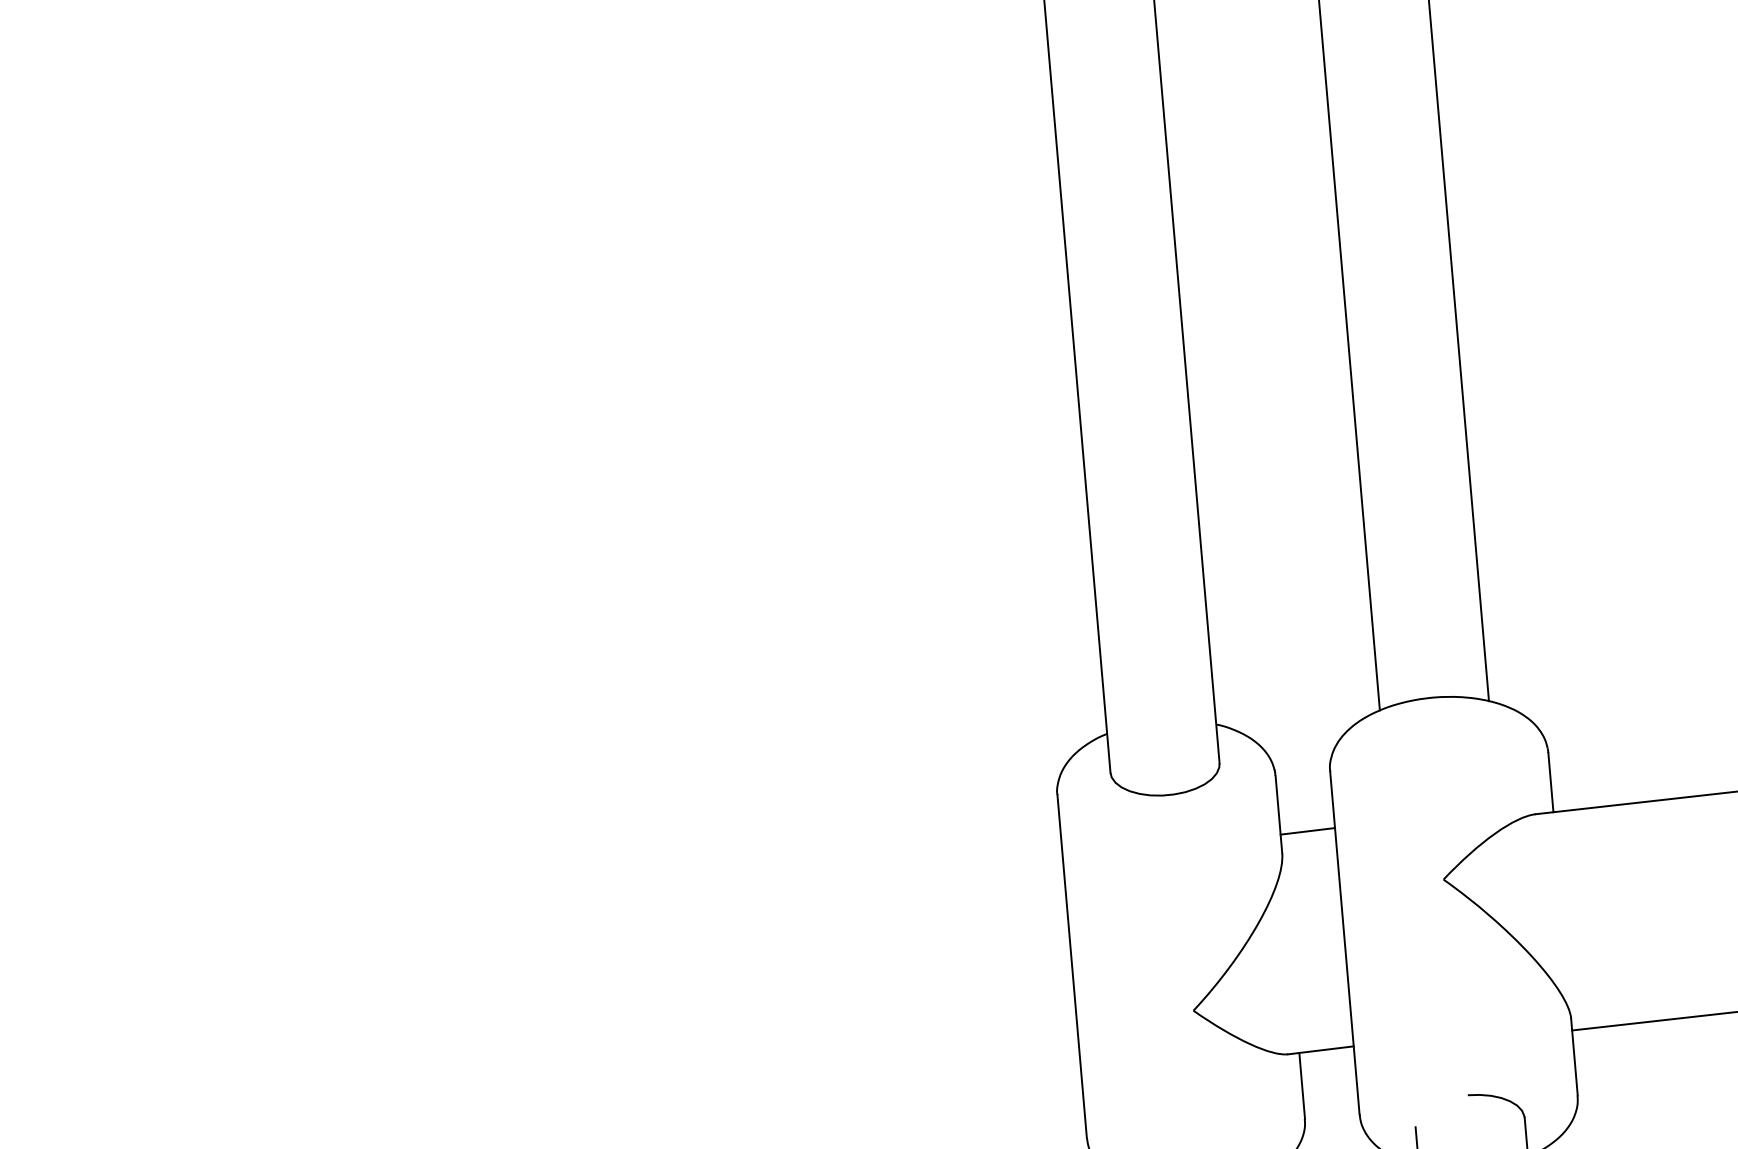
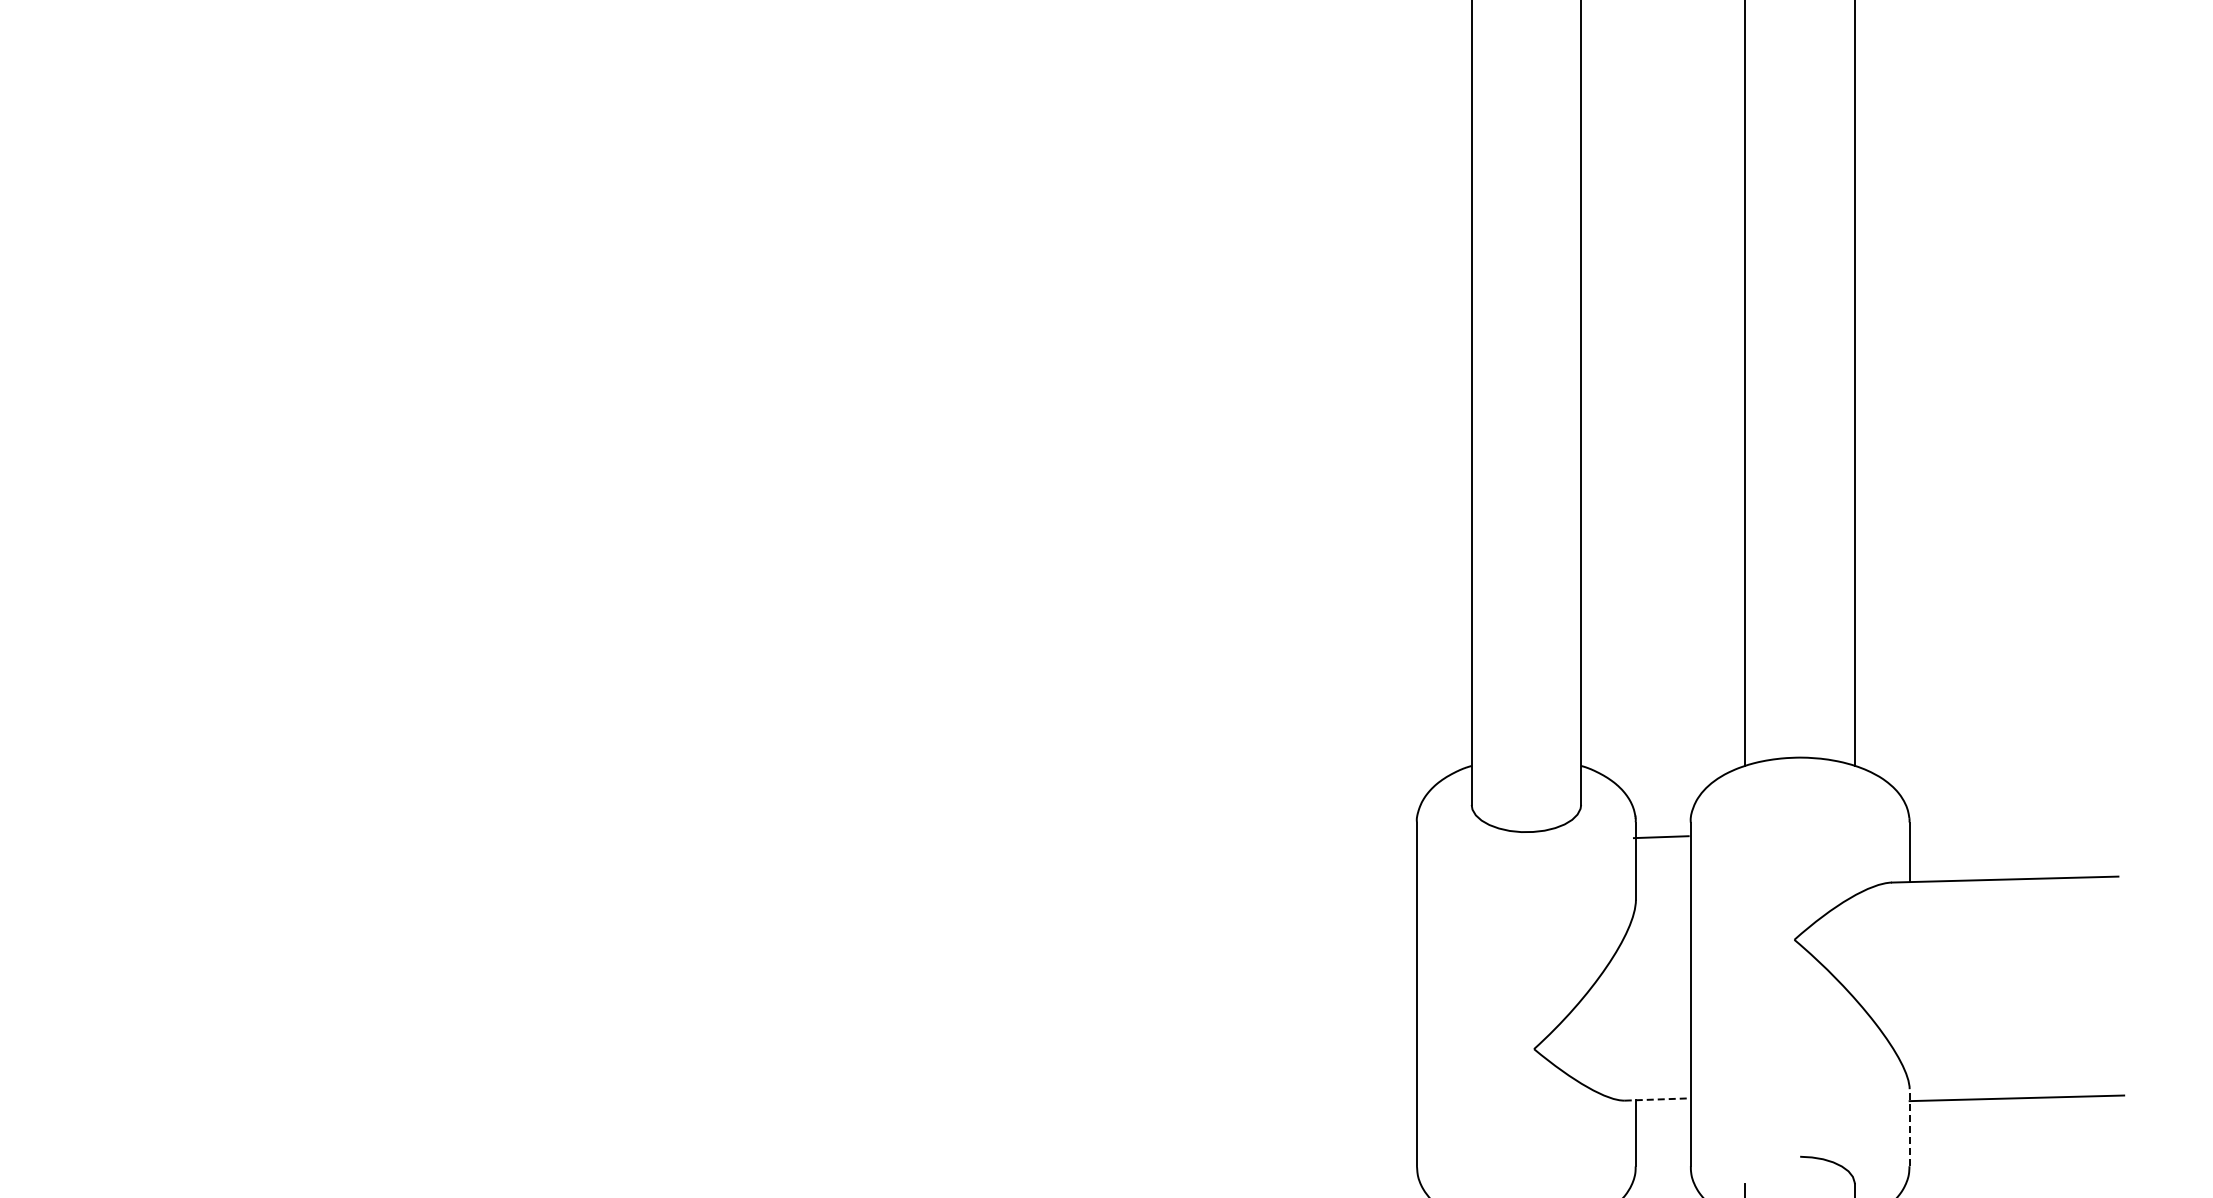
line: (1307, 831) -> (1660, 837), moved
line: (1320, 1050) -> (1657, 1099), solid -> dashed
line: (1574, 1056) -> (1909, 1127), solid -> dashed

